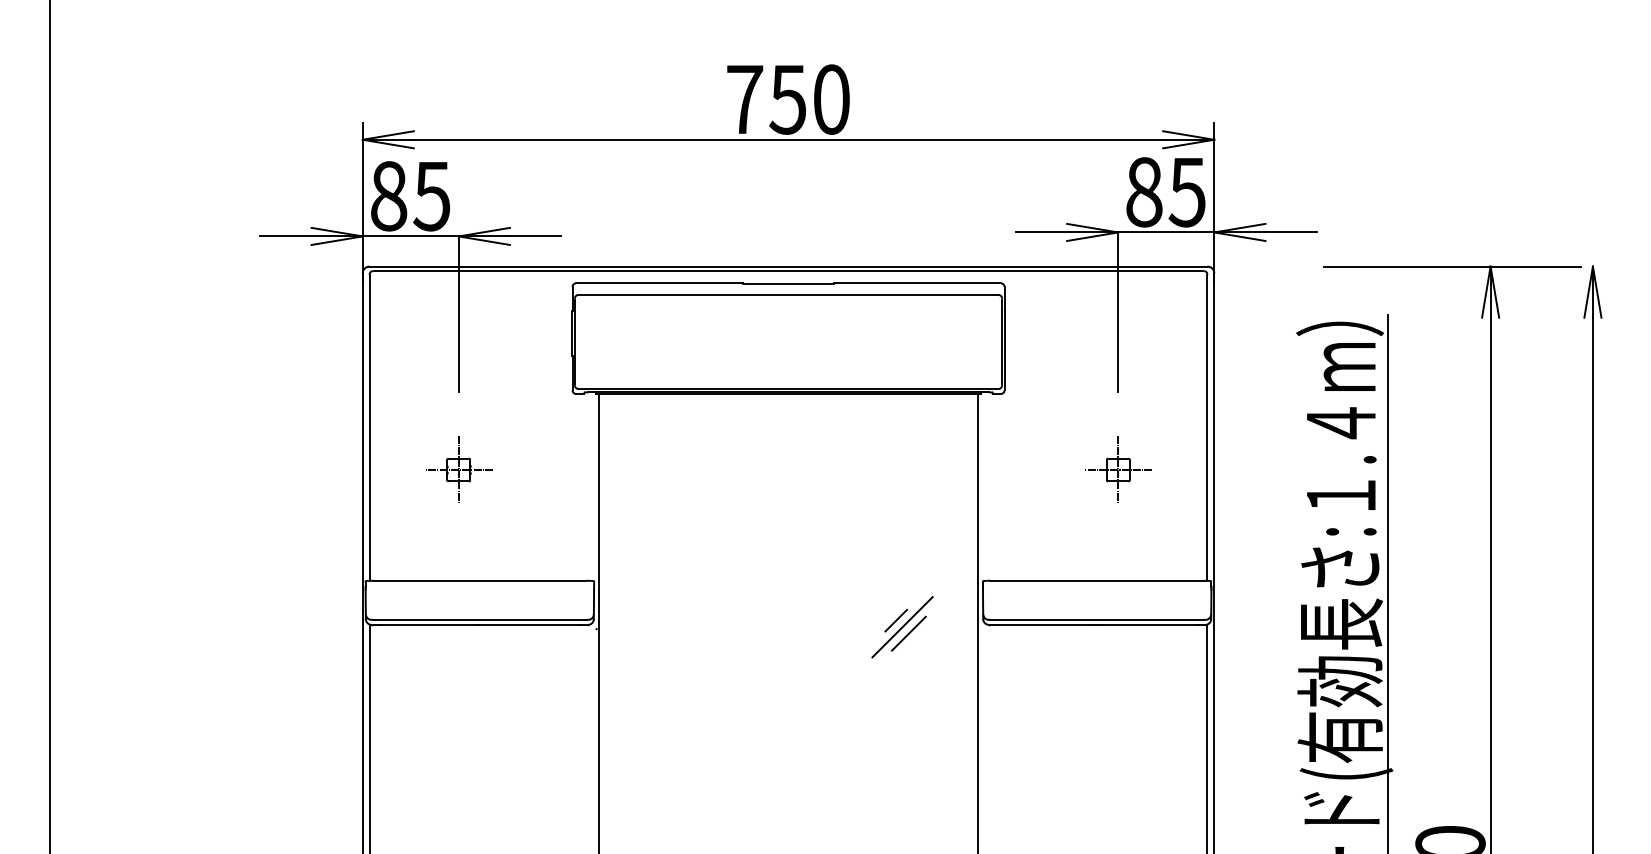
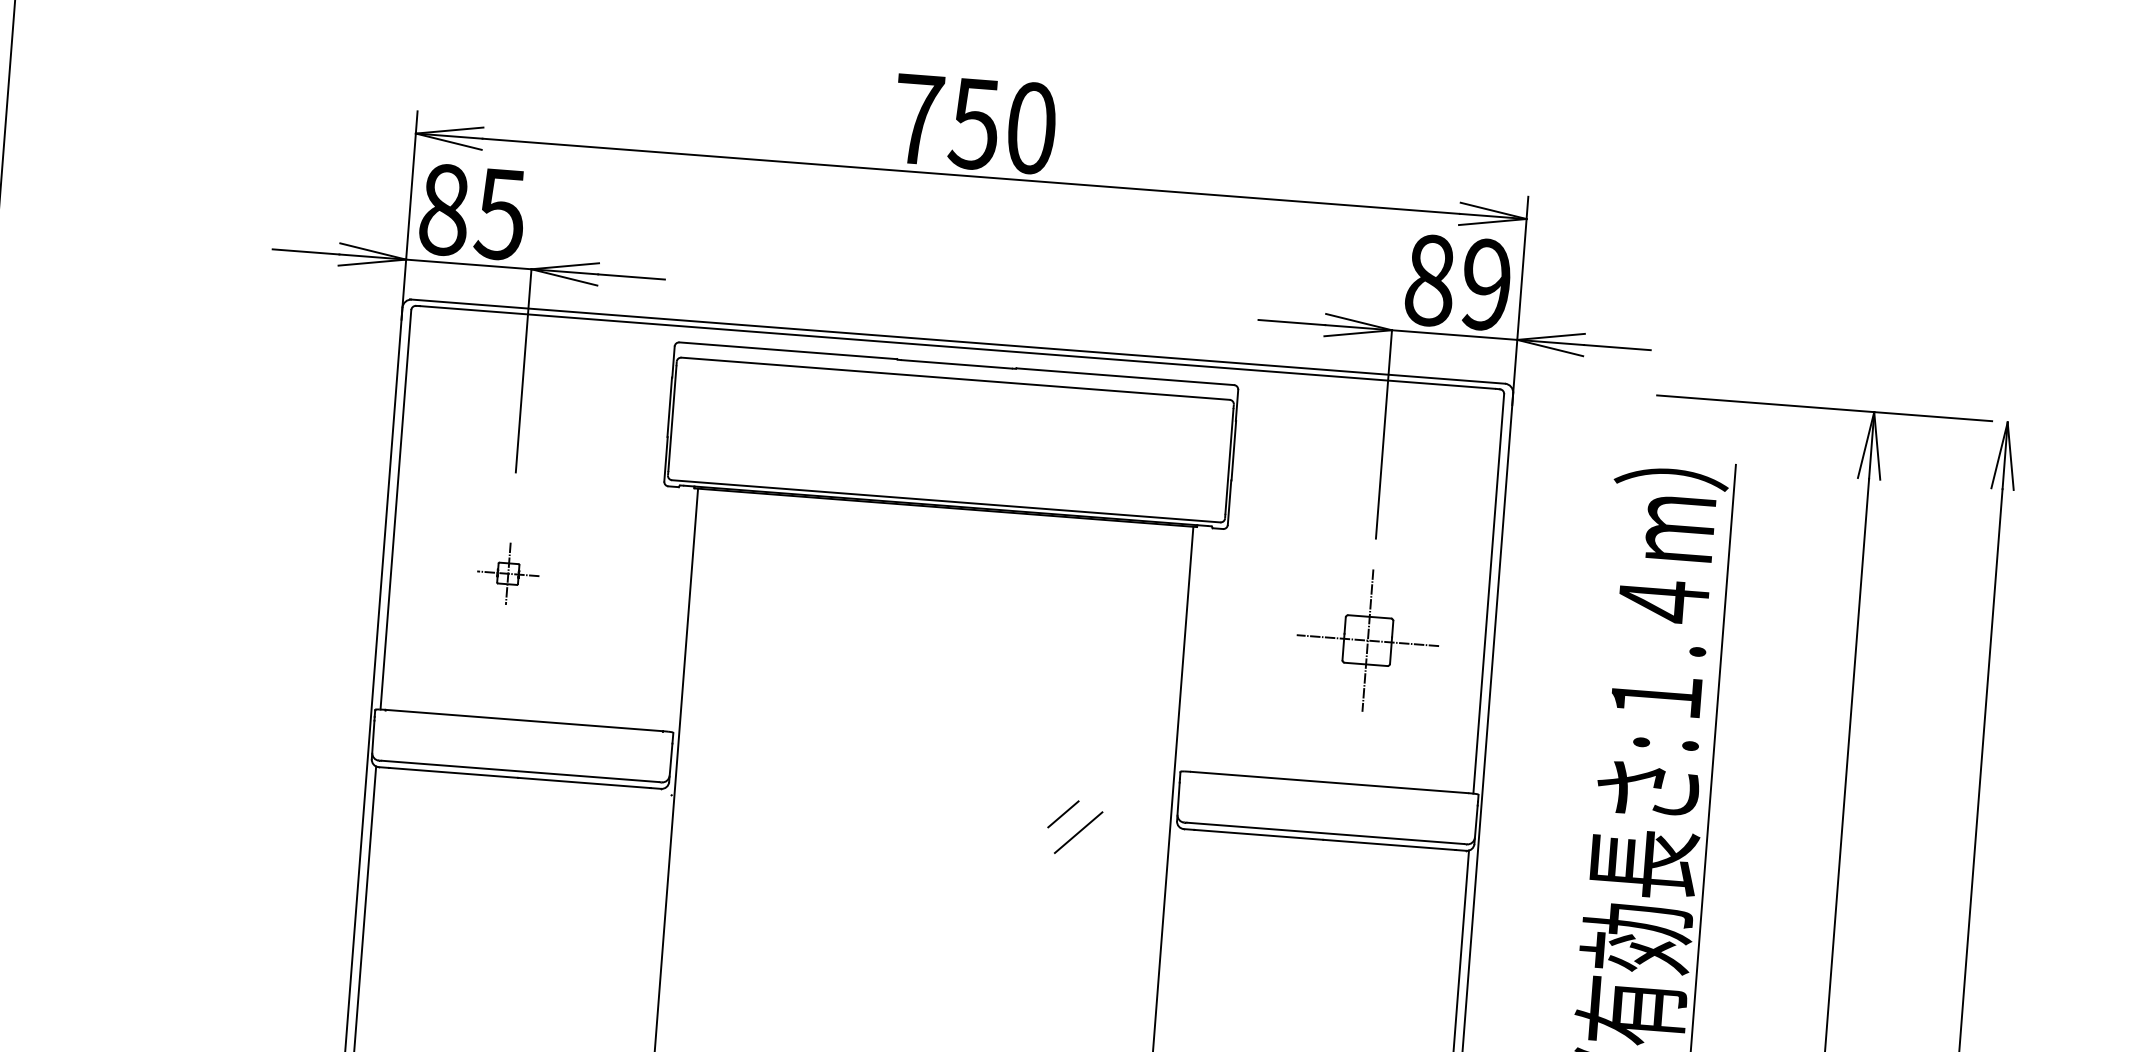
text: (1186, 192) -> (1485, 284), 85 -> 89
part: (459, 469) -> (508, 573), size x0.7
part: (1118, 469) -> (1368, 639), size x1.6
line: (902, 627) -> (1070, 823), removed

